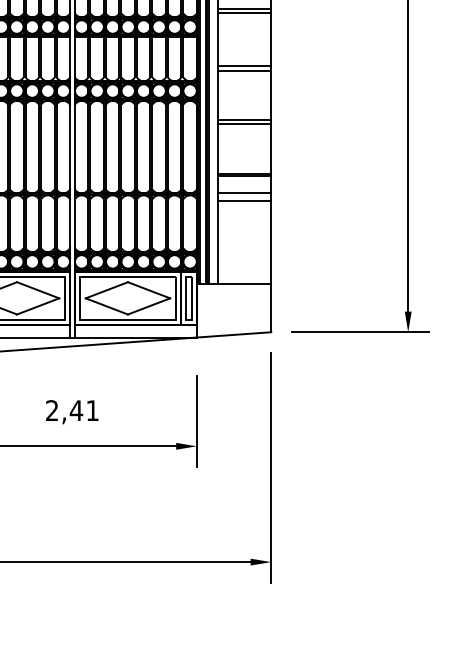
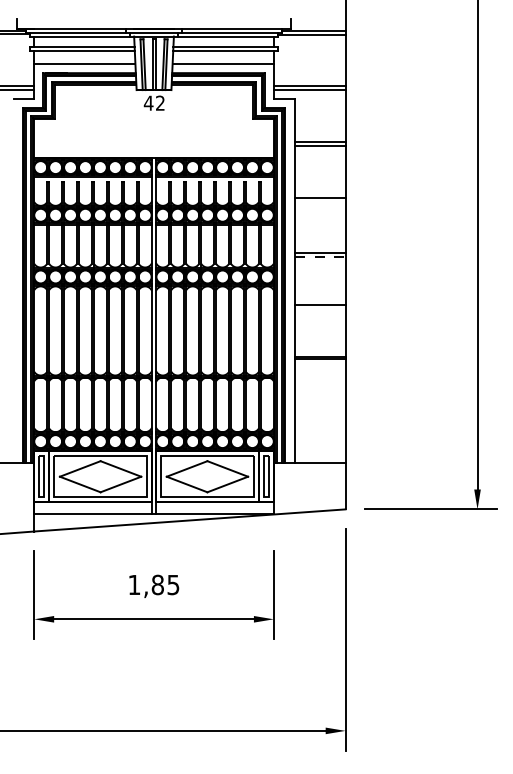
line: (244, 12) -> (319, 201), removed
line: (245, 70) -> (320, 257), solid -> dashed
line: (244, 123) -> (319, 308), removed
line: (244, 193) -> (319, 375), removed
line: (244, 200) -> (319, 382), removed
text: (71, 410) -> (153, 584), 2,41 -> 1,85

